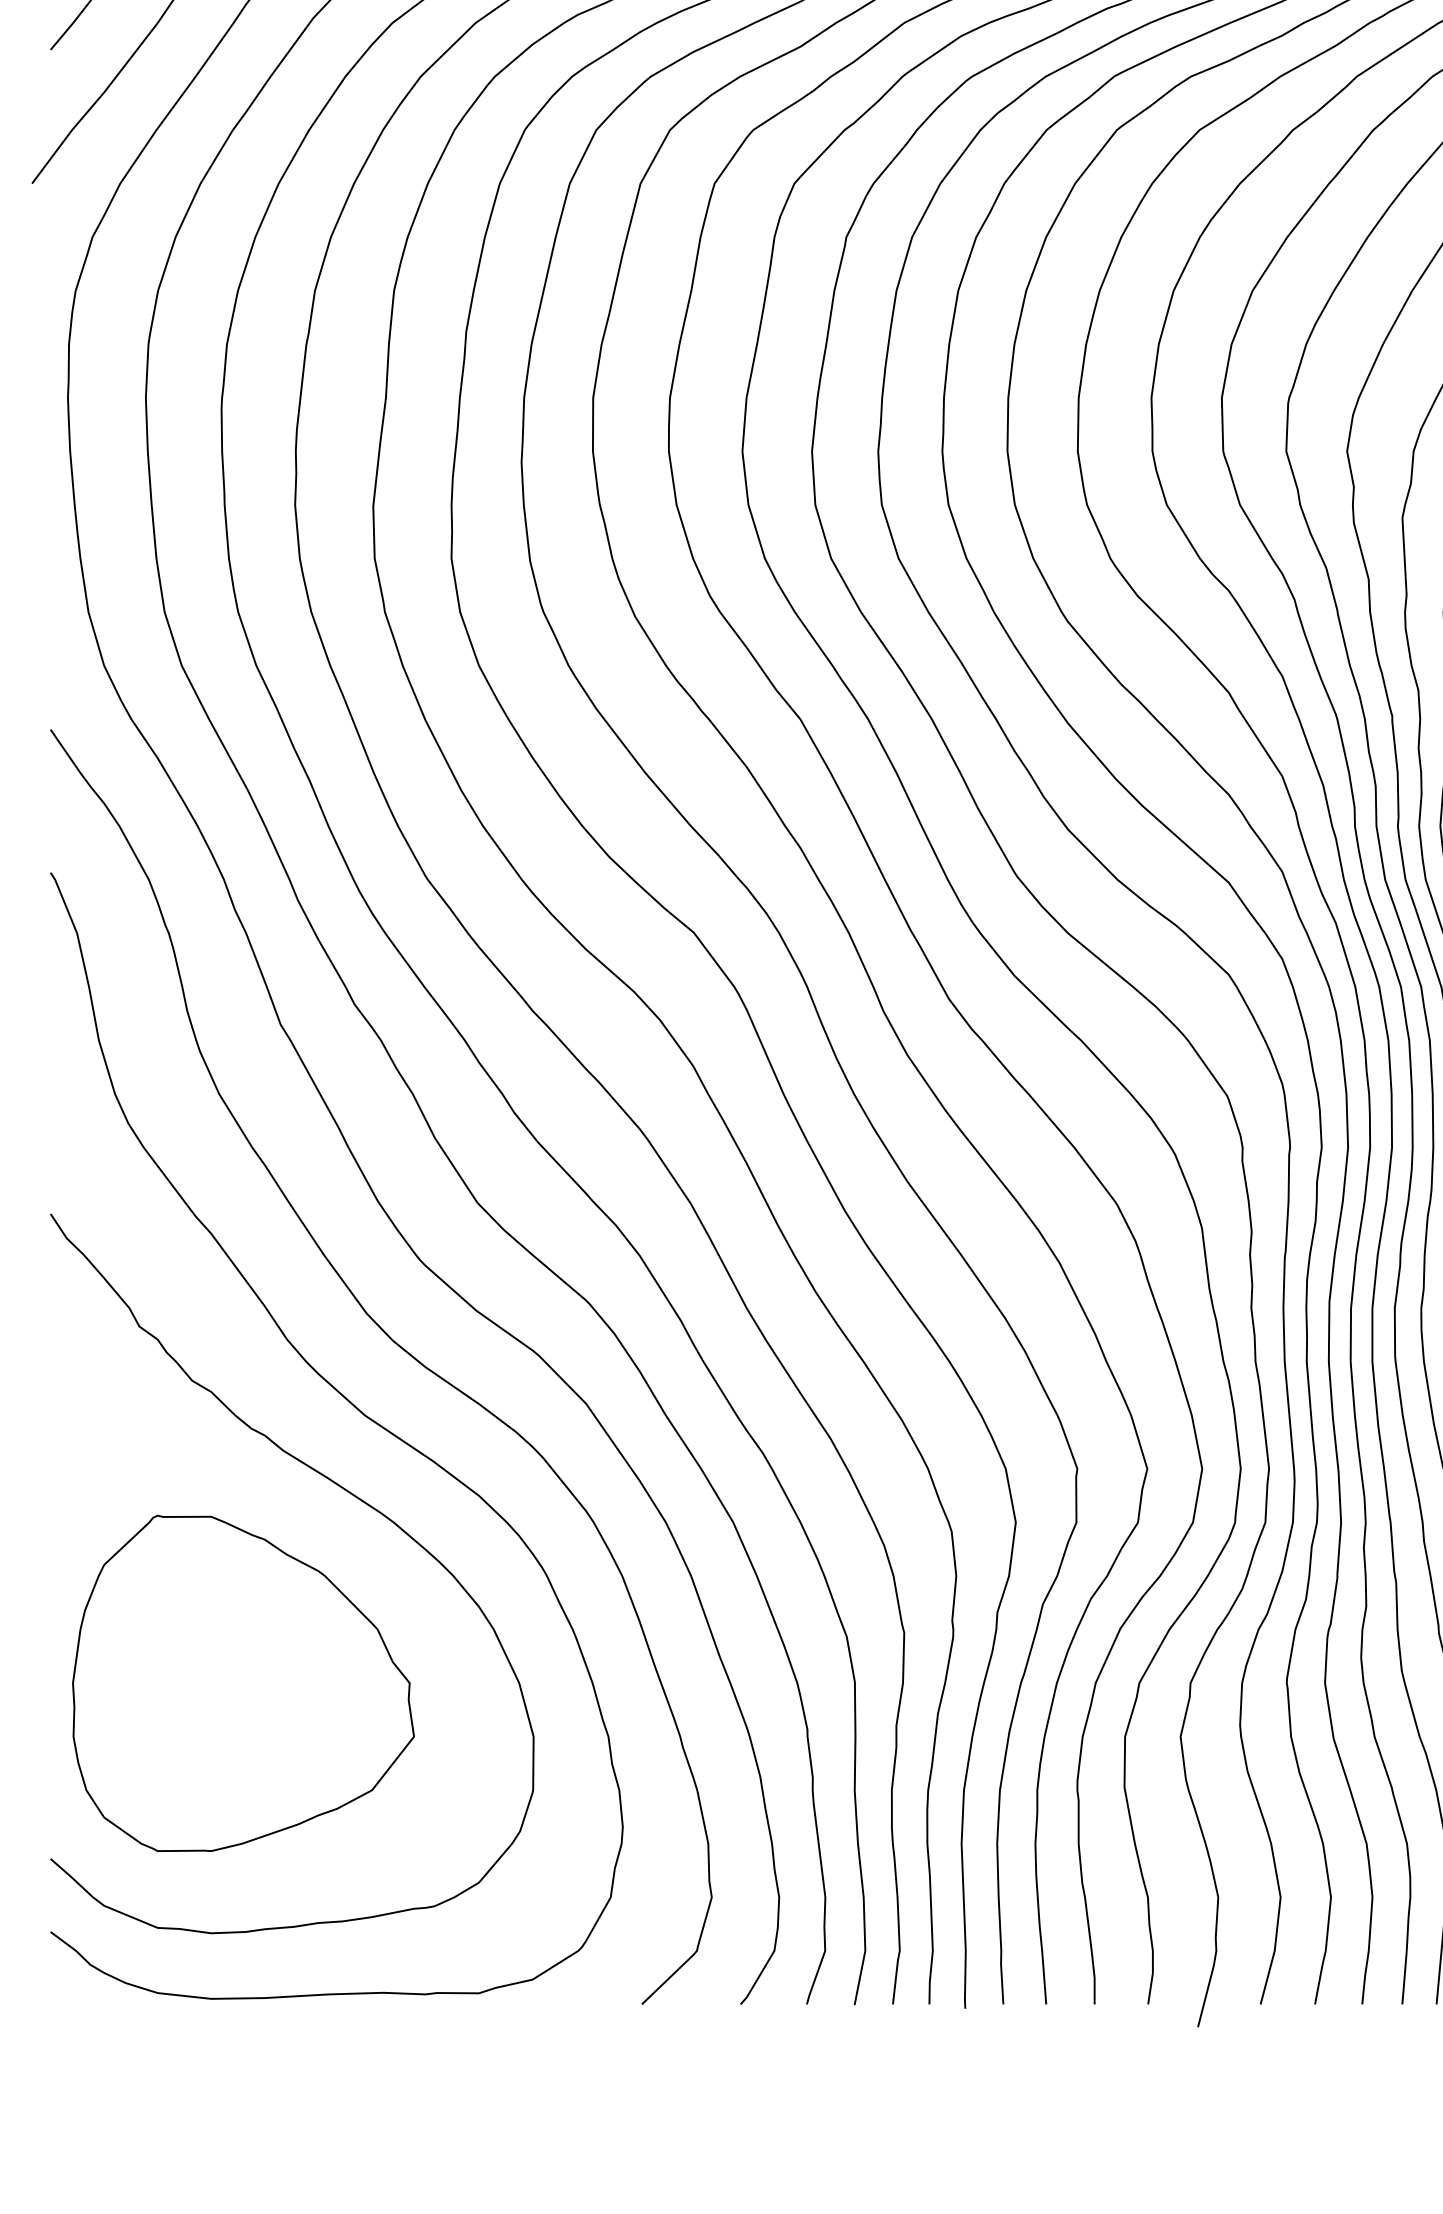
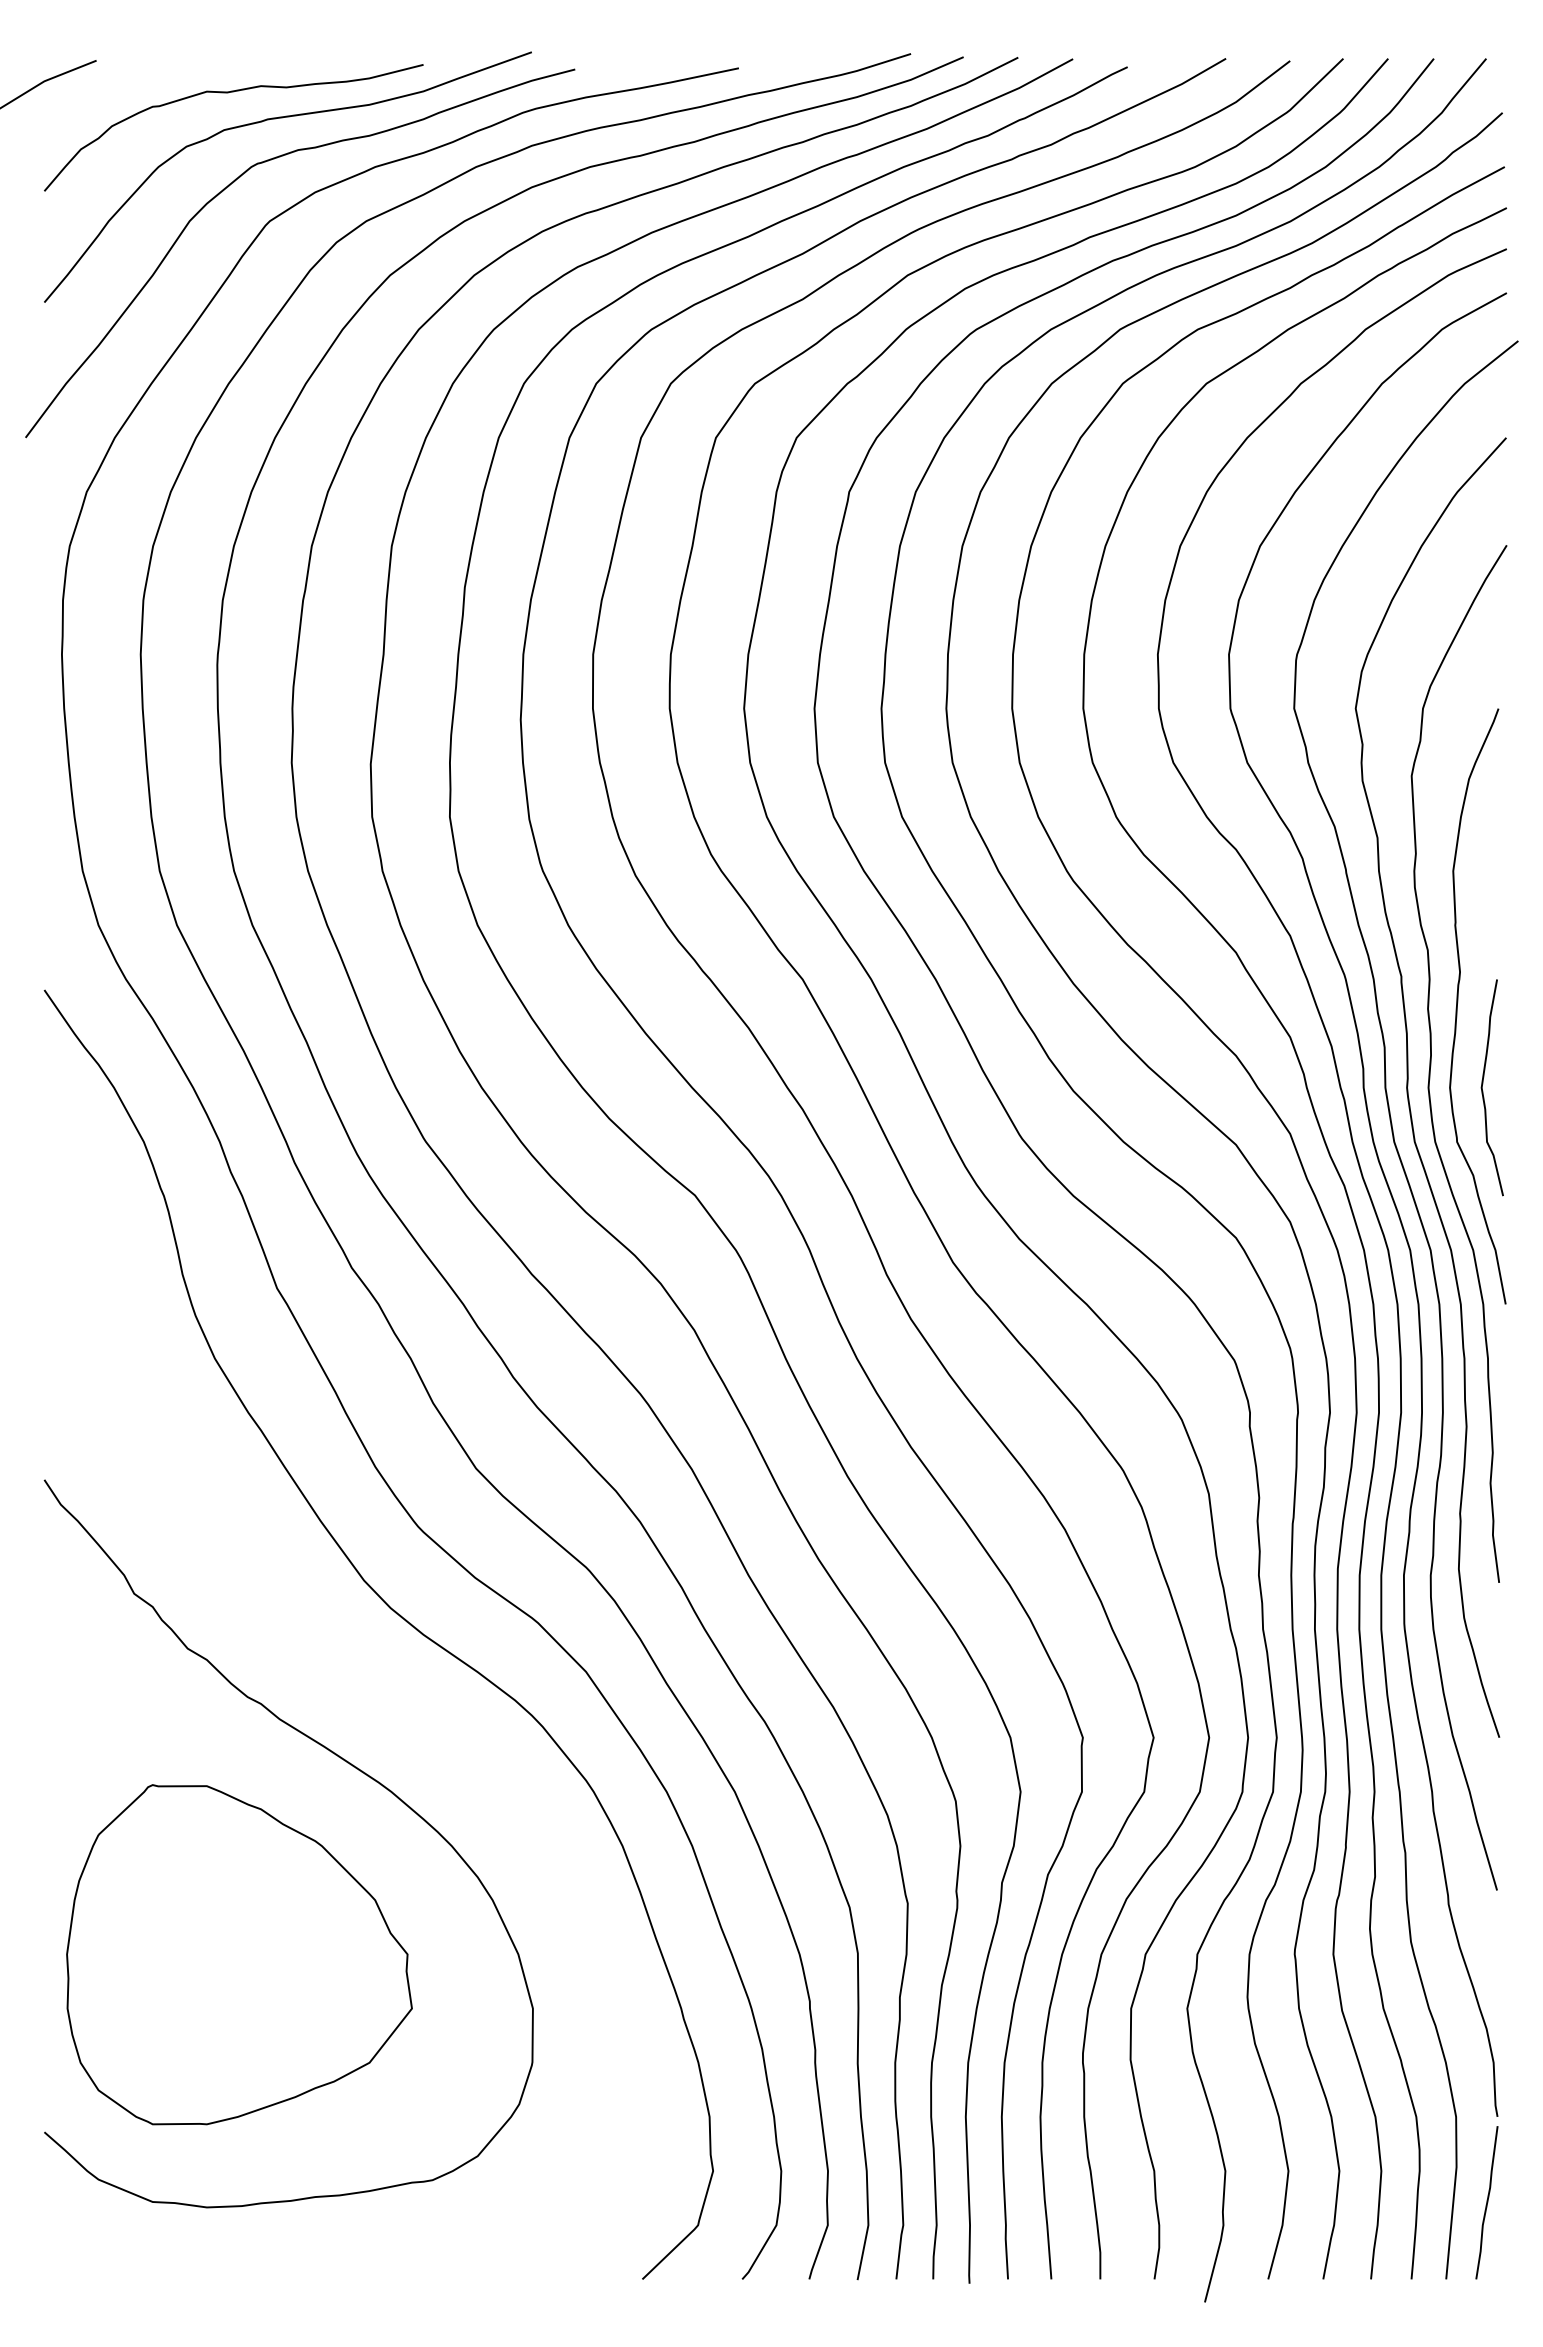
curve: (356, 1409) -> (353, 1677), removed

